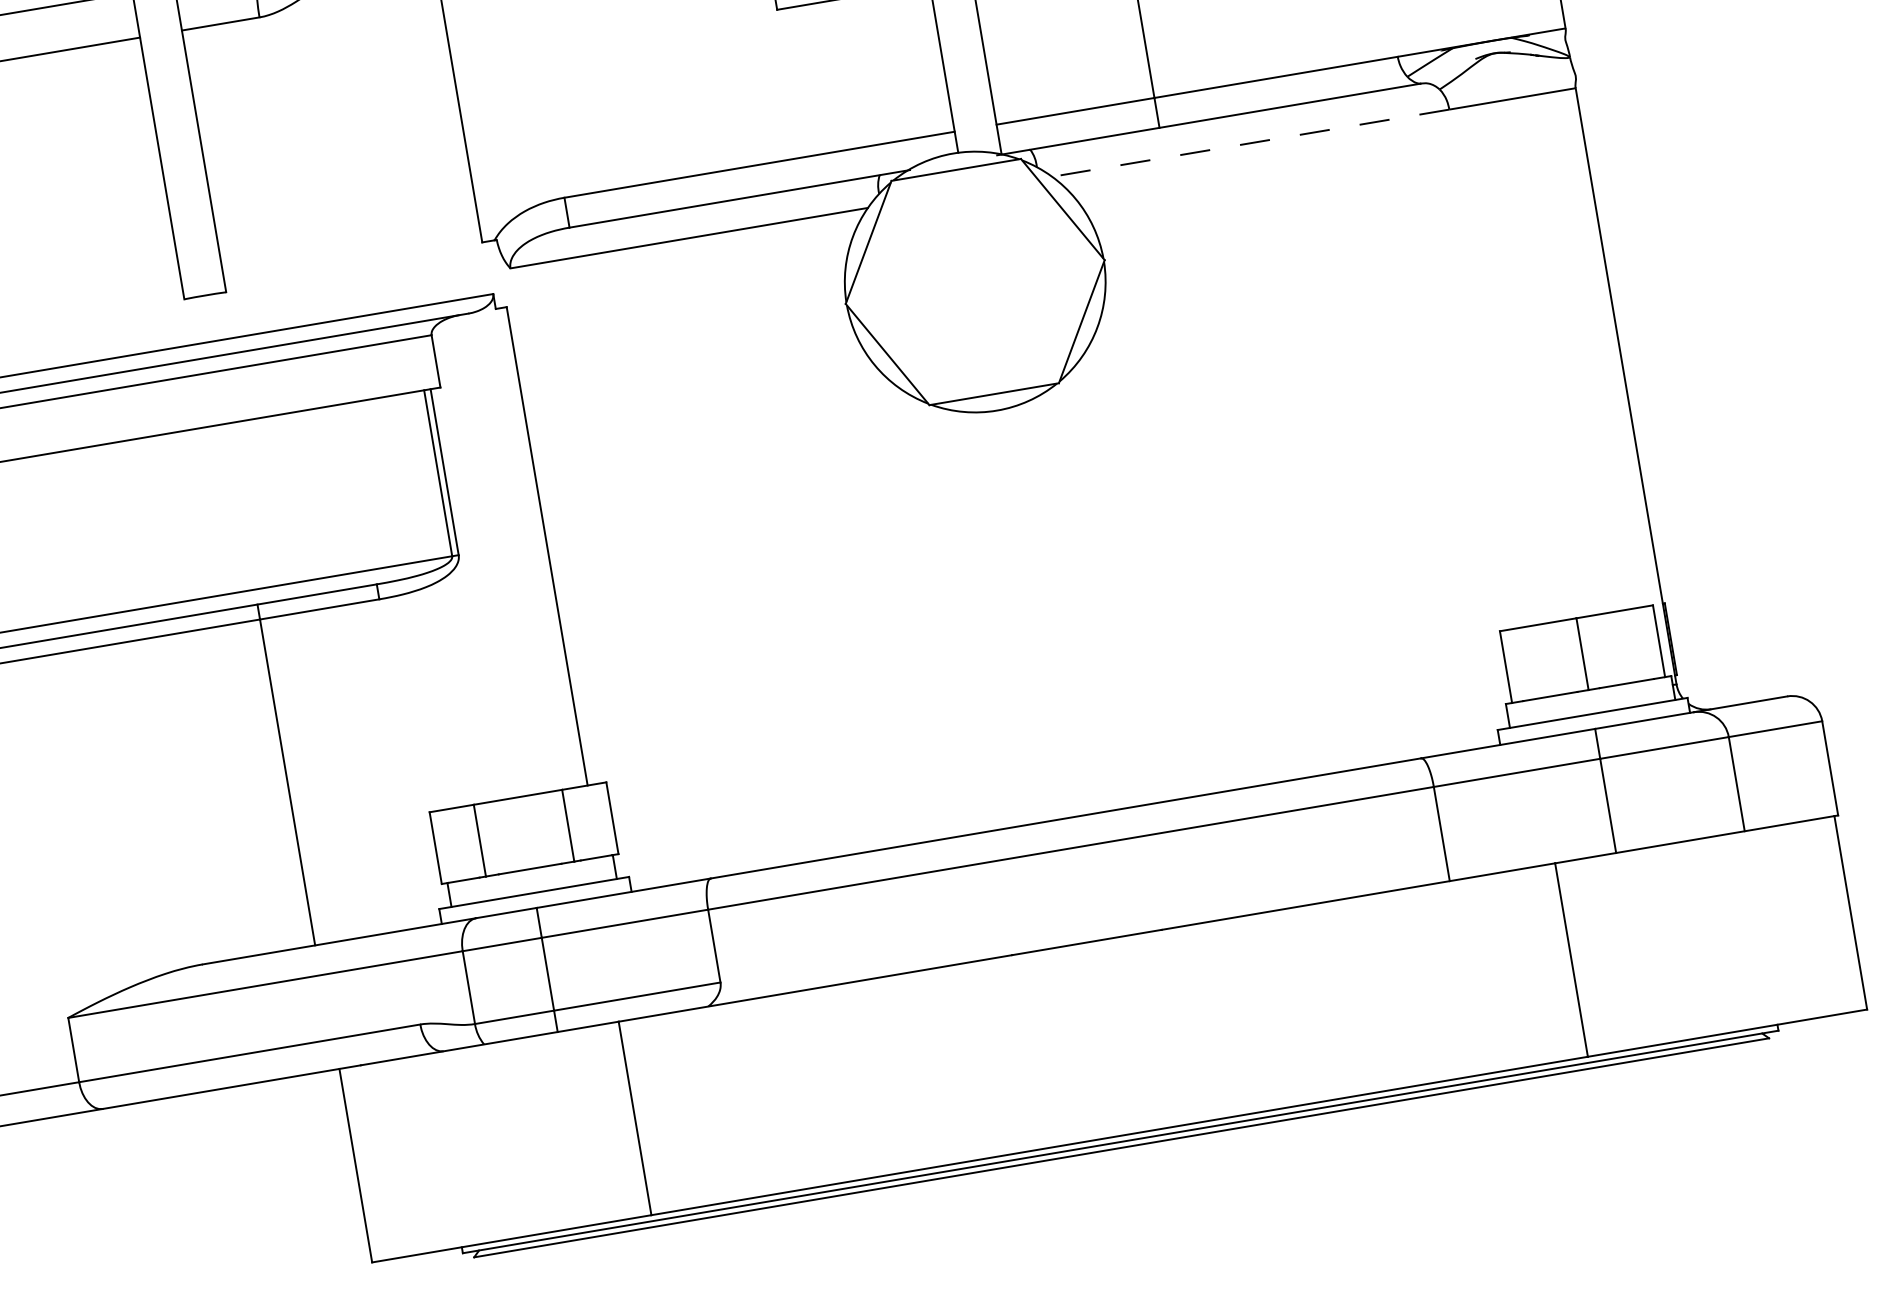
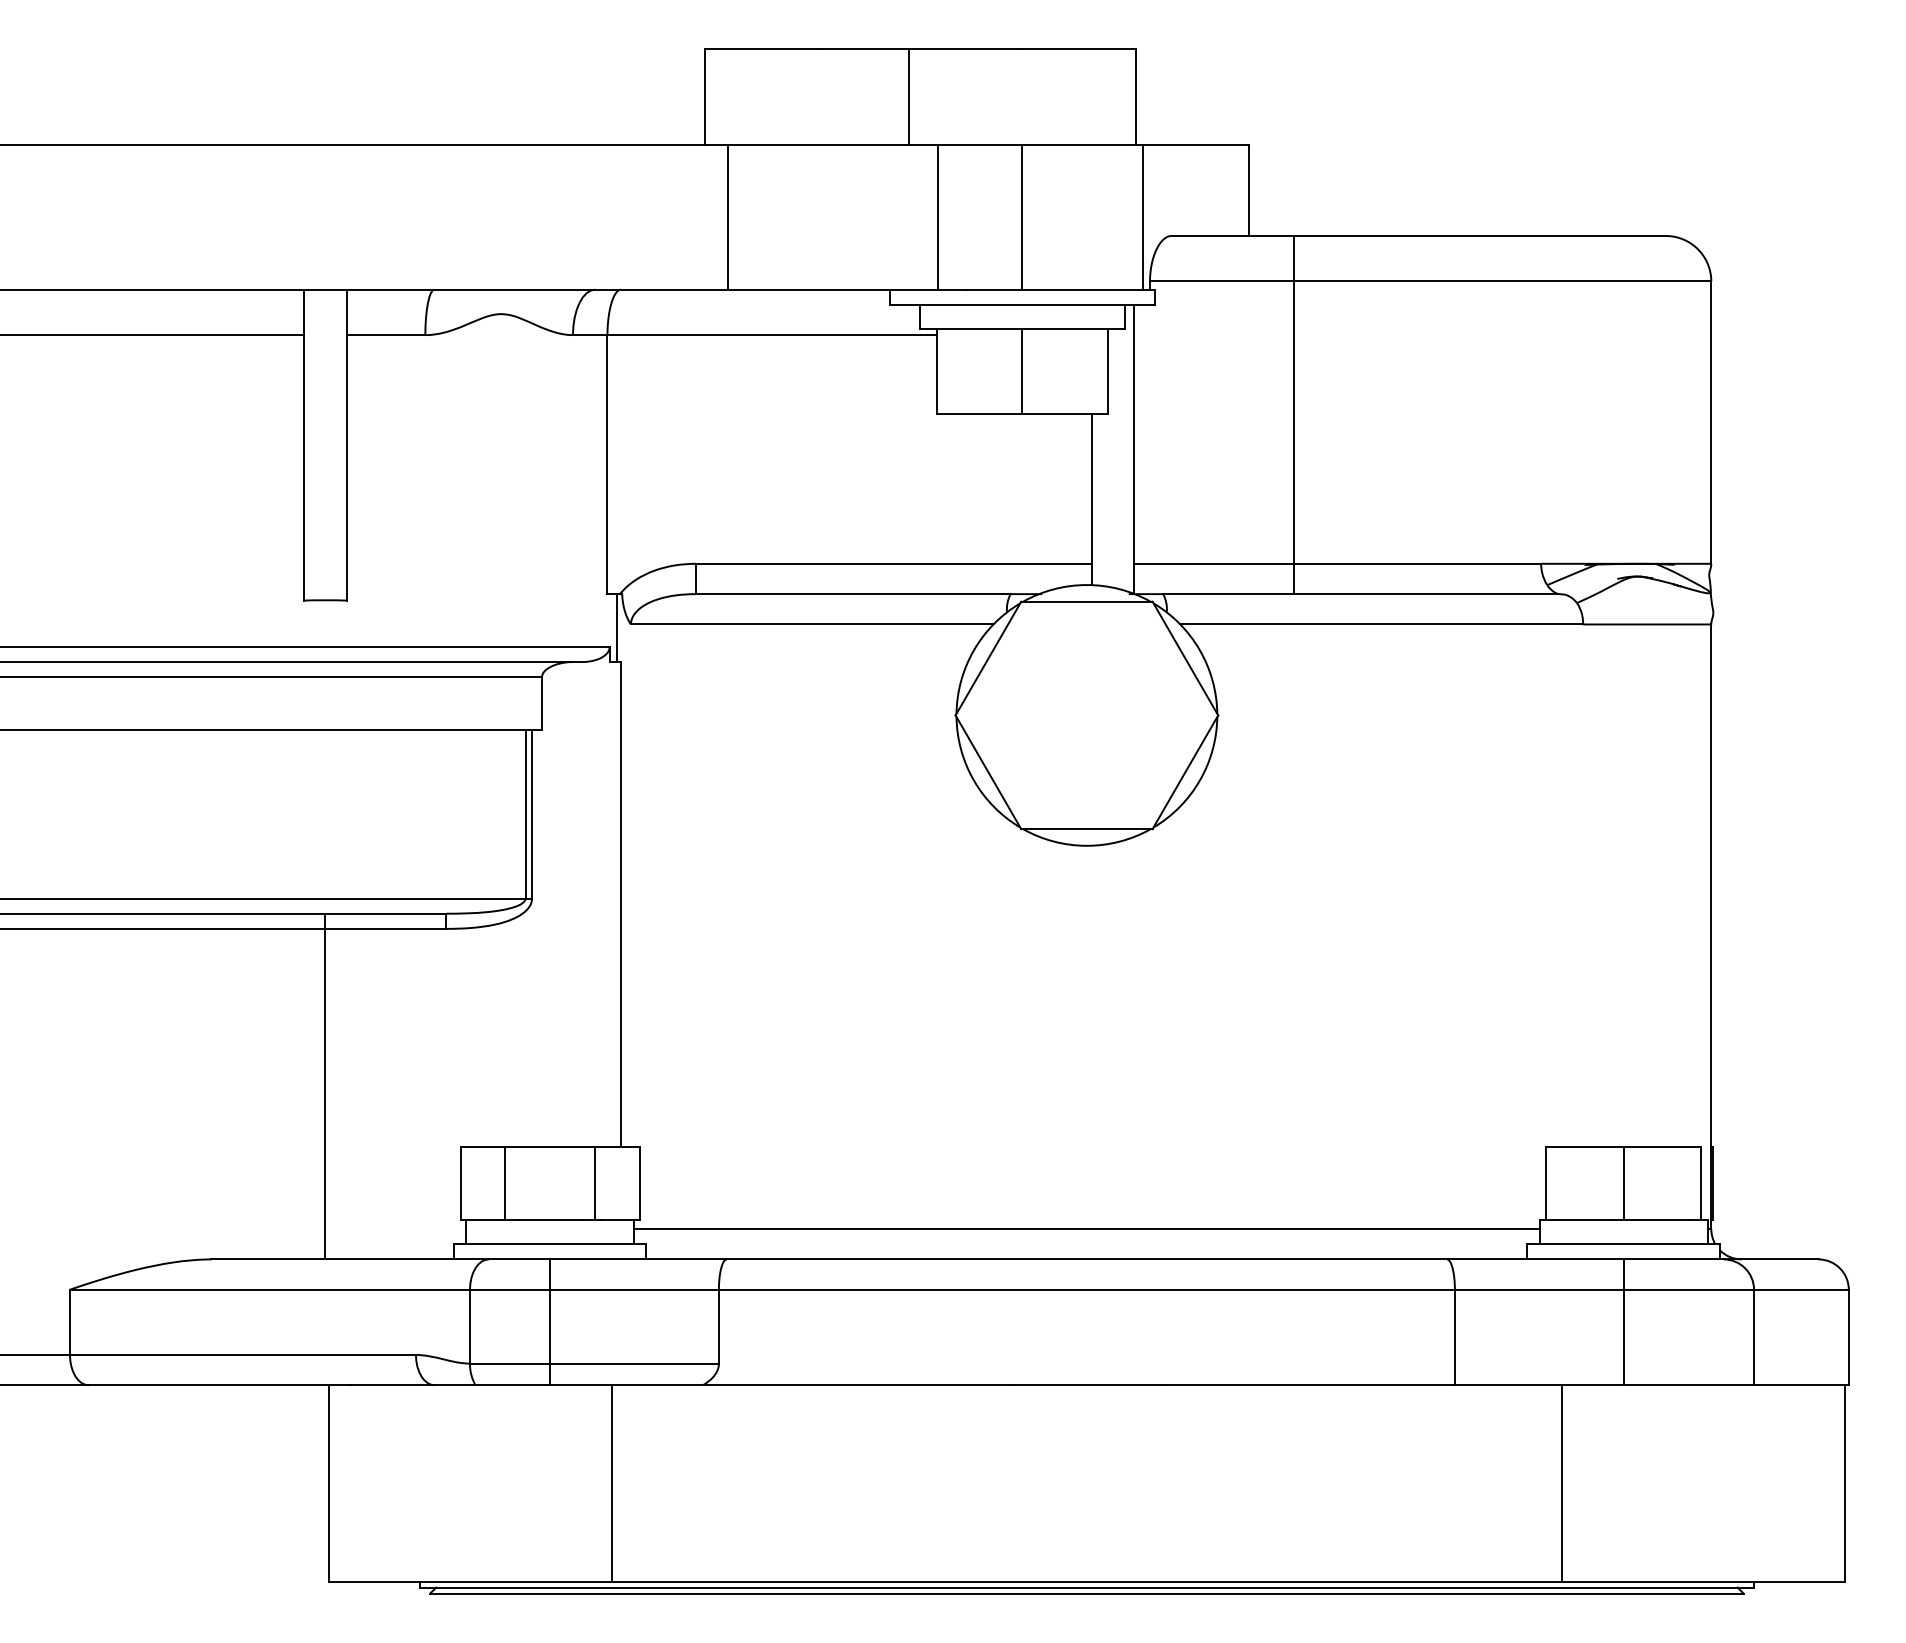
line: (1250, 143) -> (1381, 624), dashed -> solid
line: (496, 274) -> (616, 628), added
line: (1060, 788) -> (1086, 1229), added

